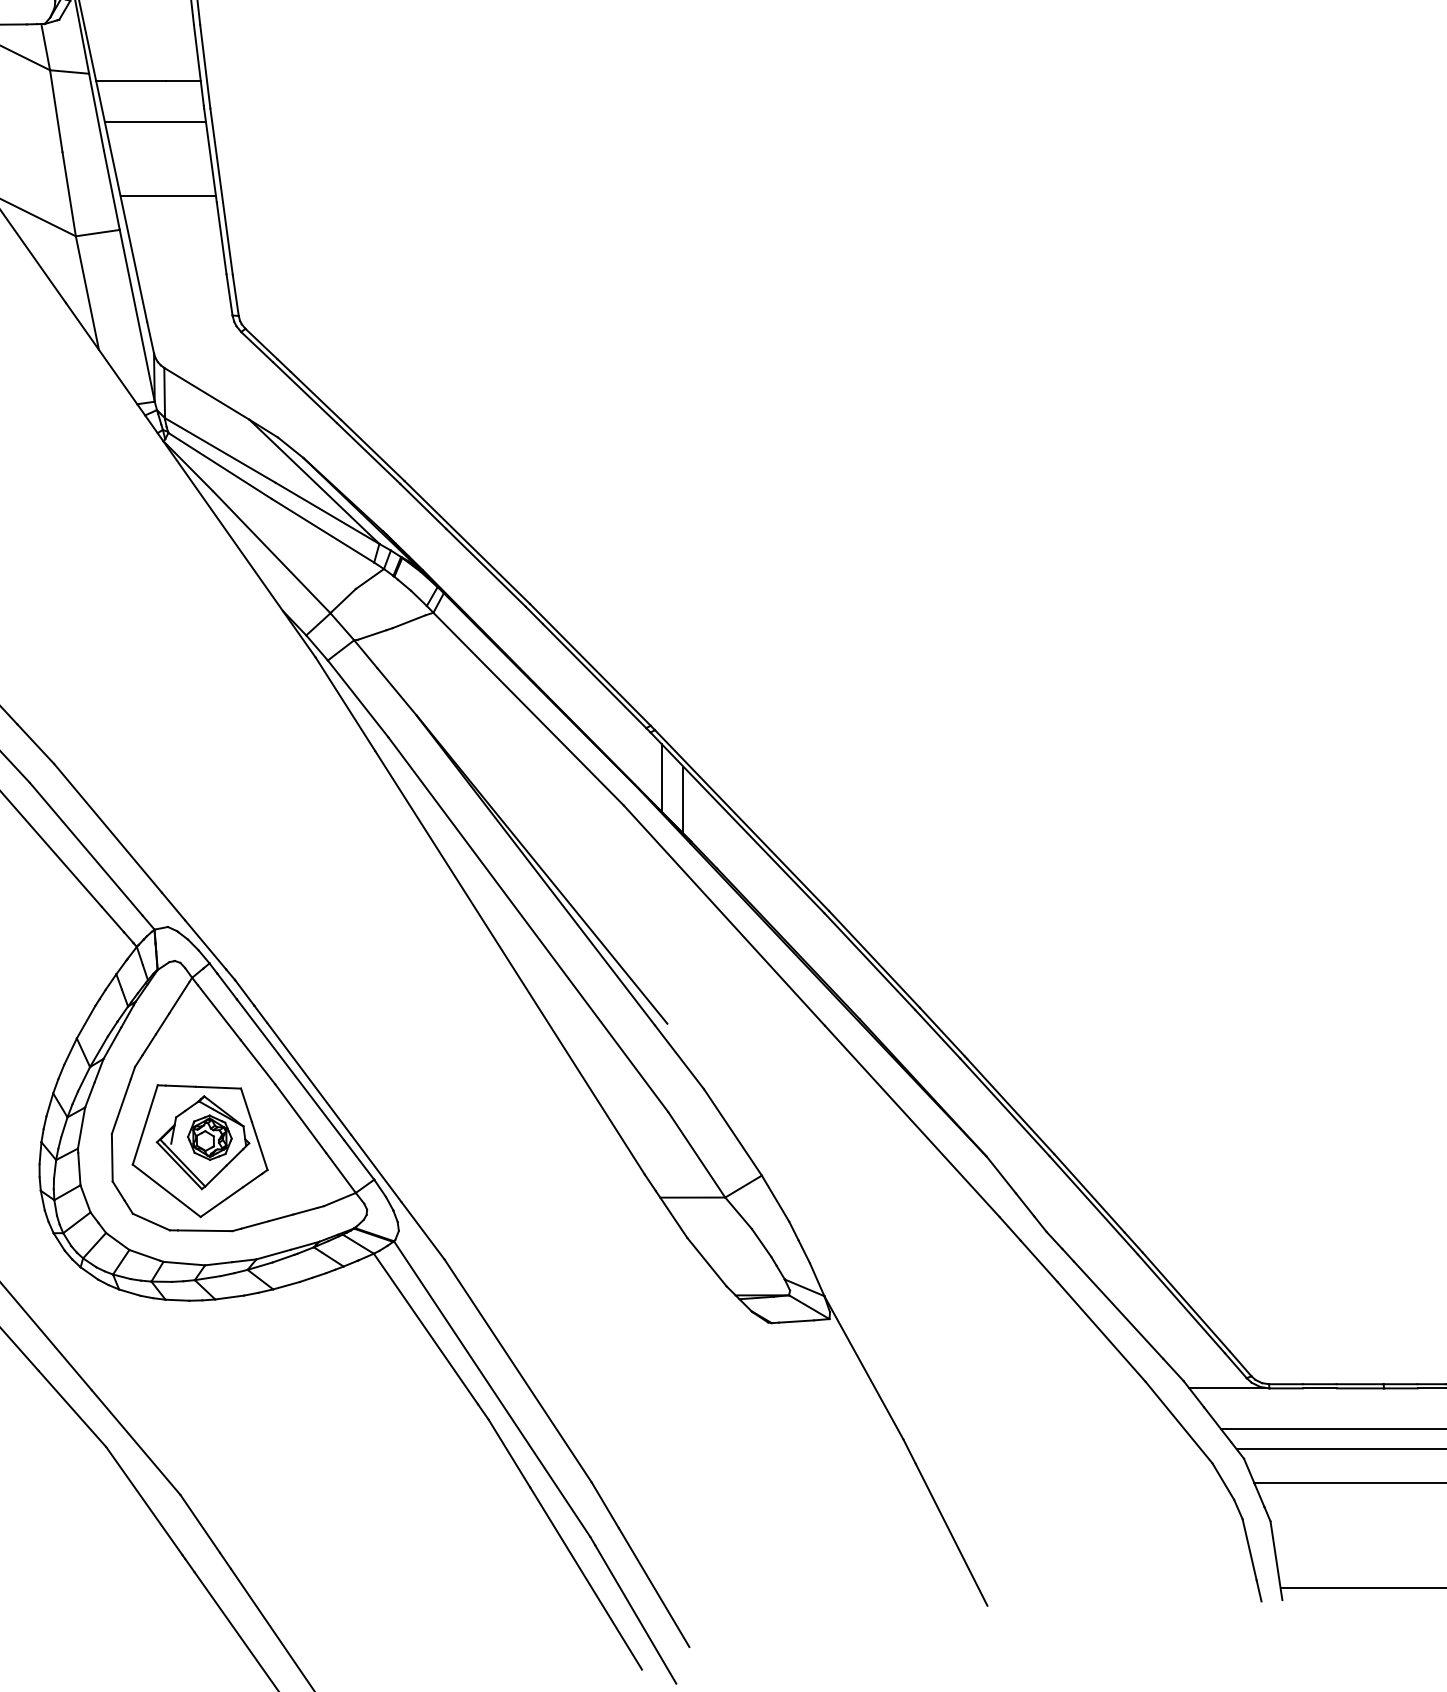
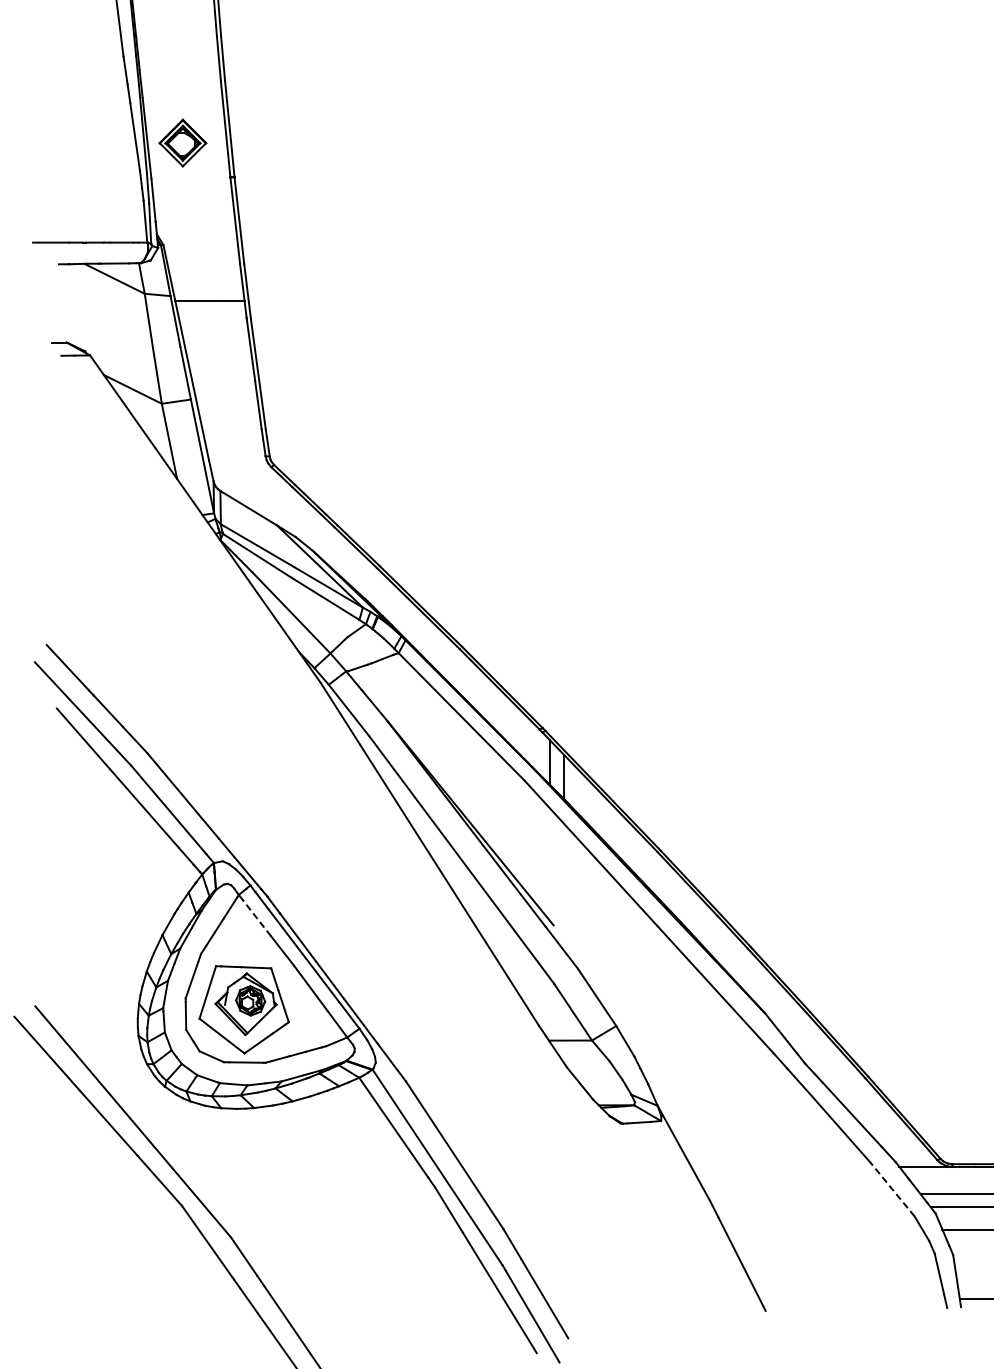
line: (155, 121) -> (214, 327), removed
line: (167, 196) -> (222, 377), removed
line: (218, 1011) -> (256, 917), solid -> dashed
line: (1178, 1422) -> (892, 1189), solid -> dashed

